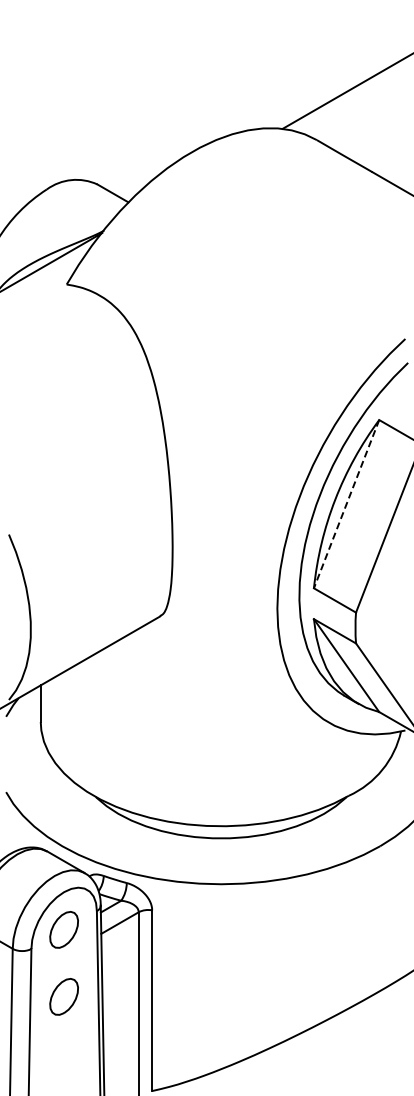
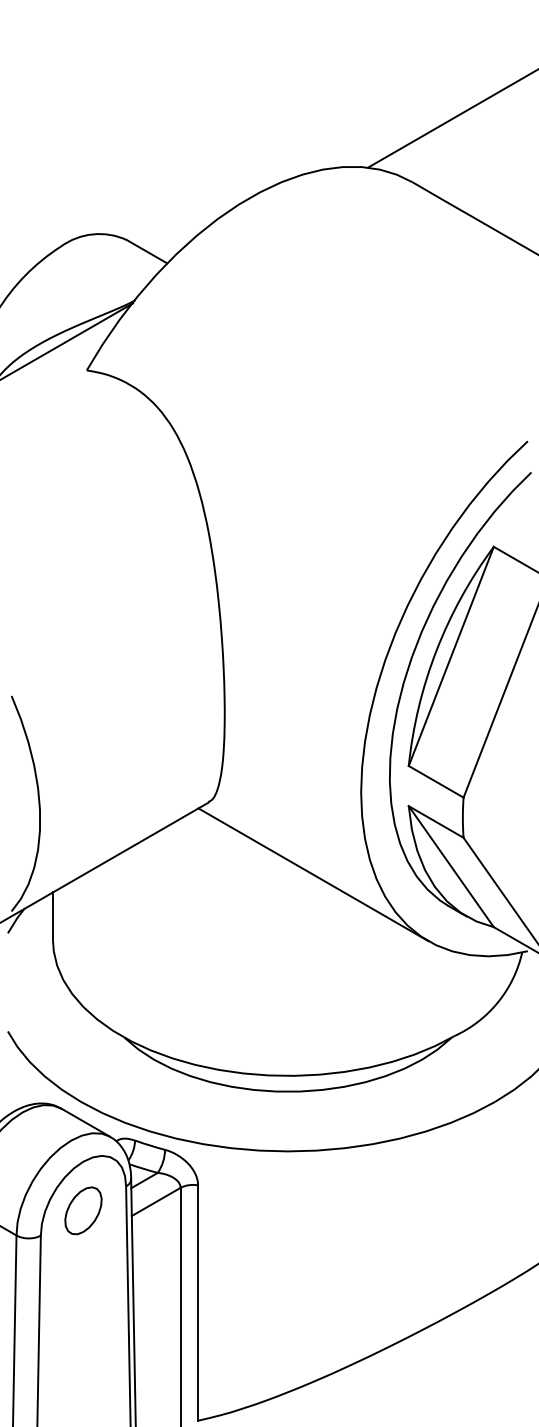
line: (346, 504) -> (451, 656), dashed -> solid
line: (240, 671) -> (313, 874), added
part: (63, 996) -> (82, 1297), removed

